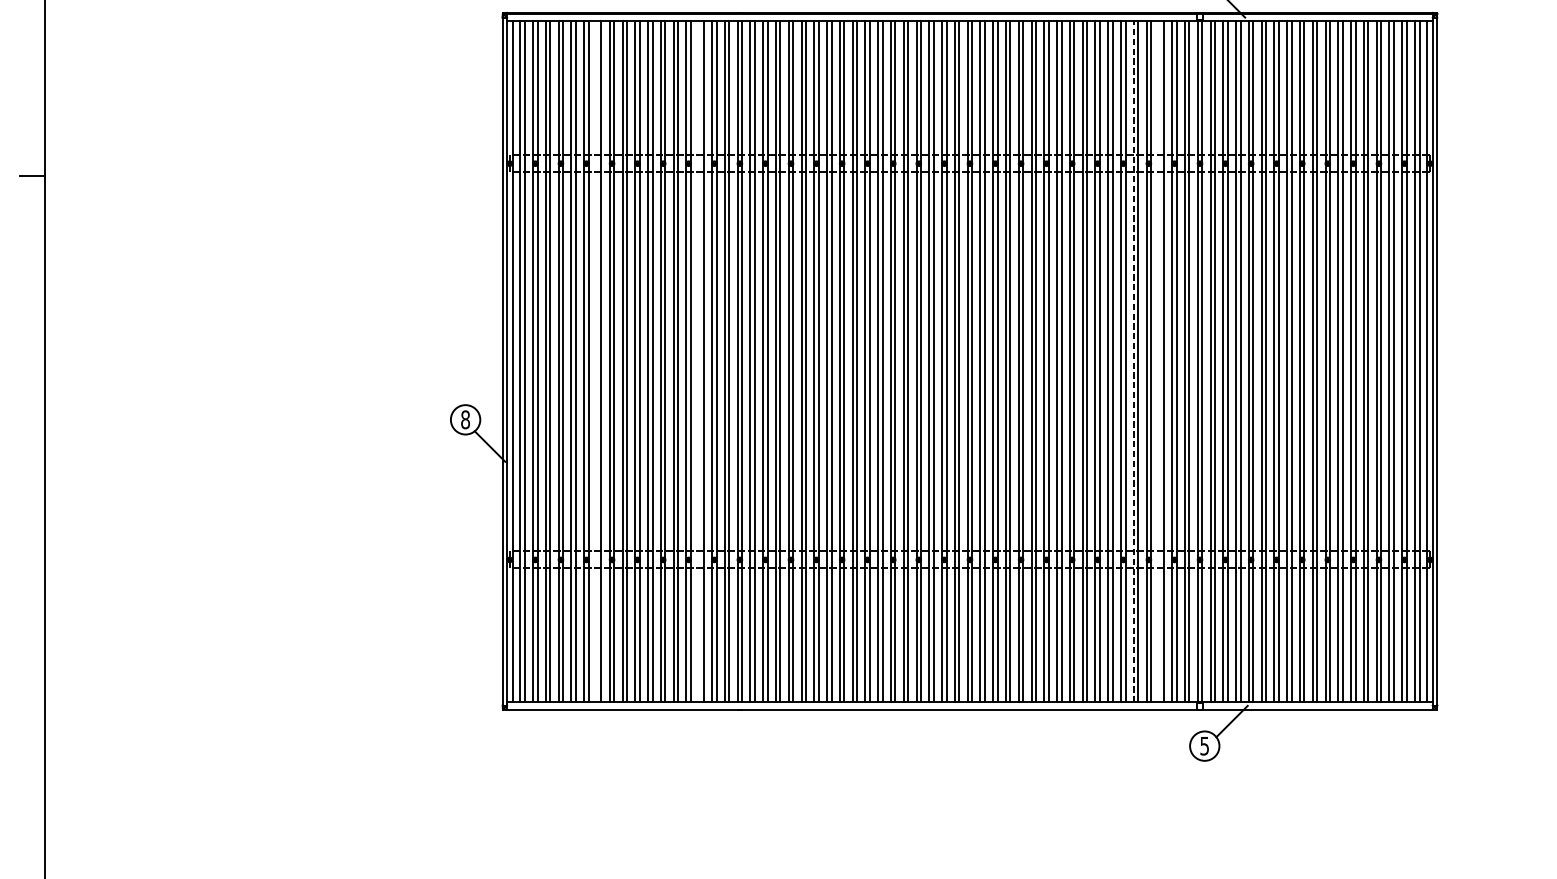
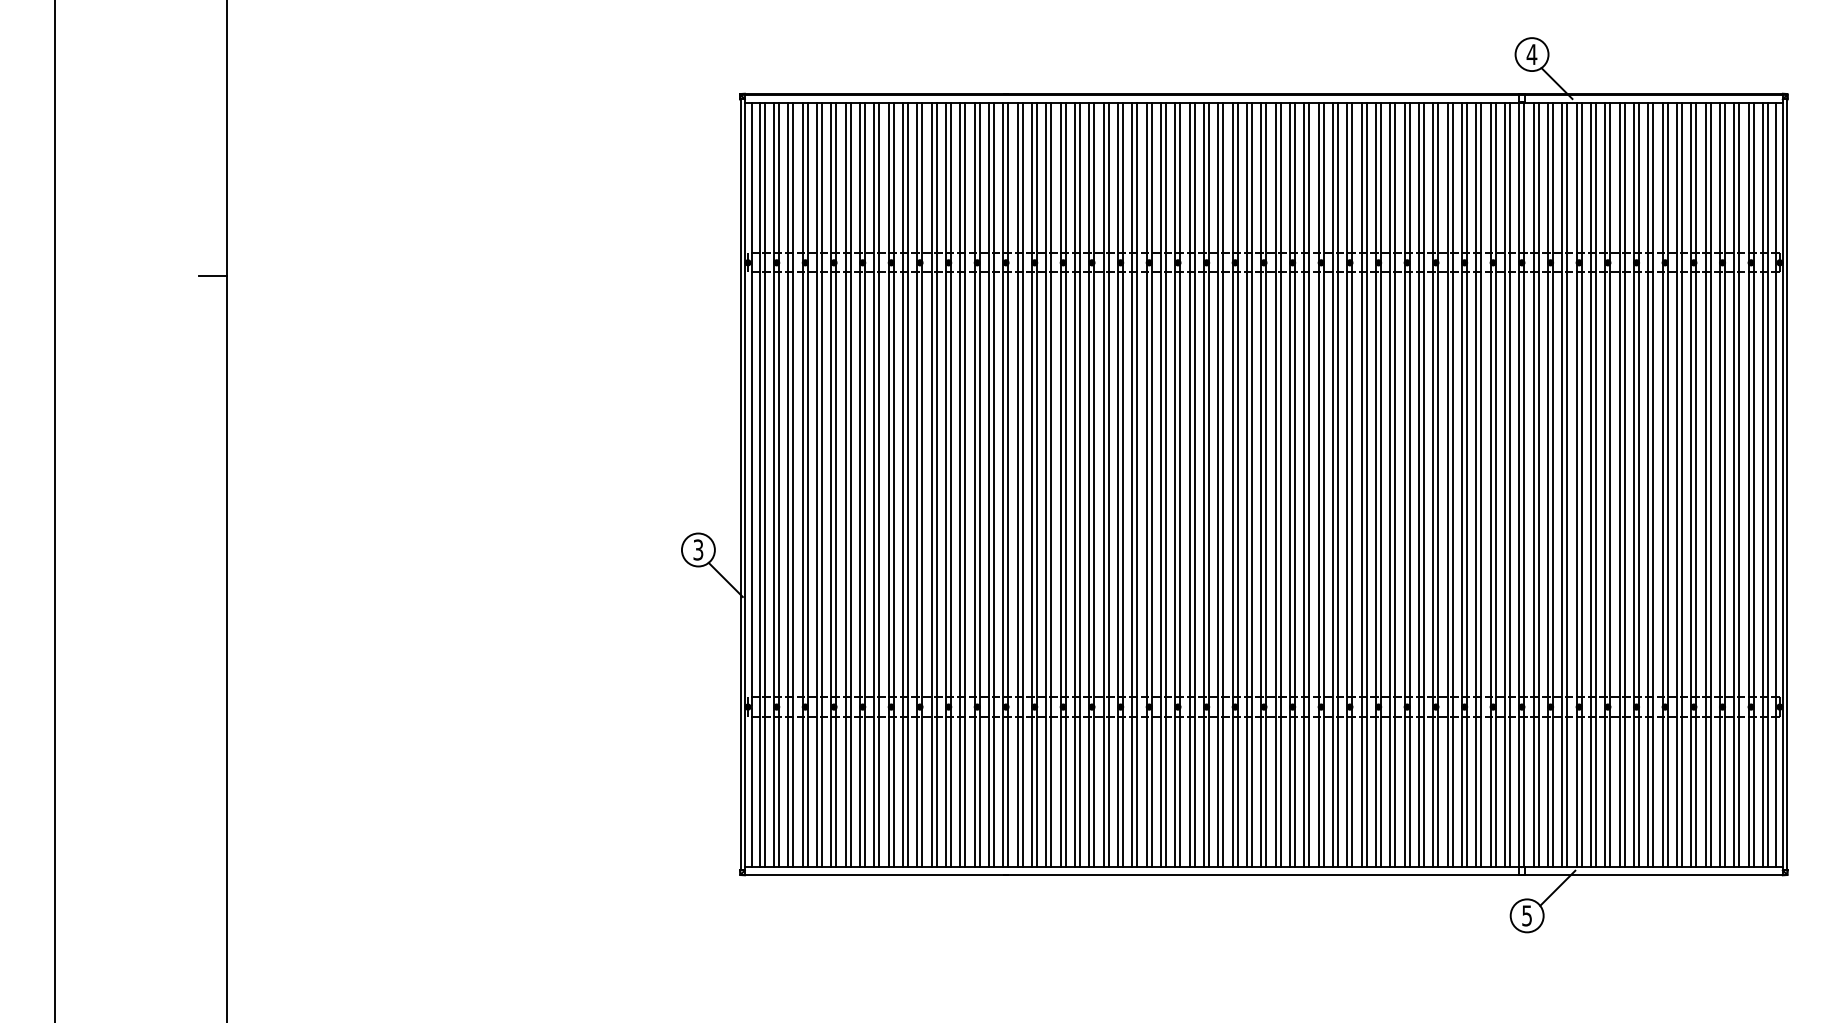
line: (596, 361) -> (845, 484), added
line: (699, 361) -> (960, 484), added
line: (1133, 361) -> (1447, 484), dashed -> solid
line: (1159, 361) -> (1476, 484), added
text: (465, 419) -> (698, 549), 8 -> 3

